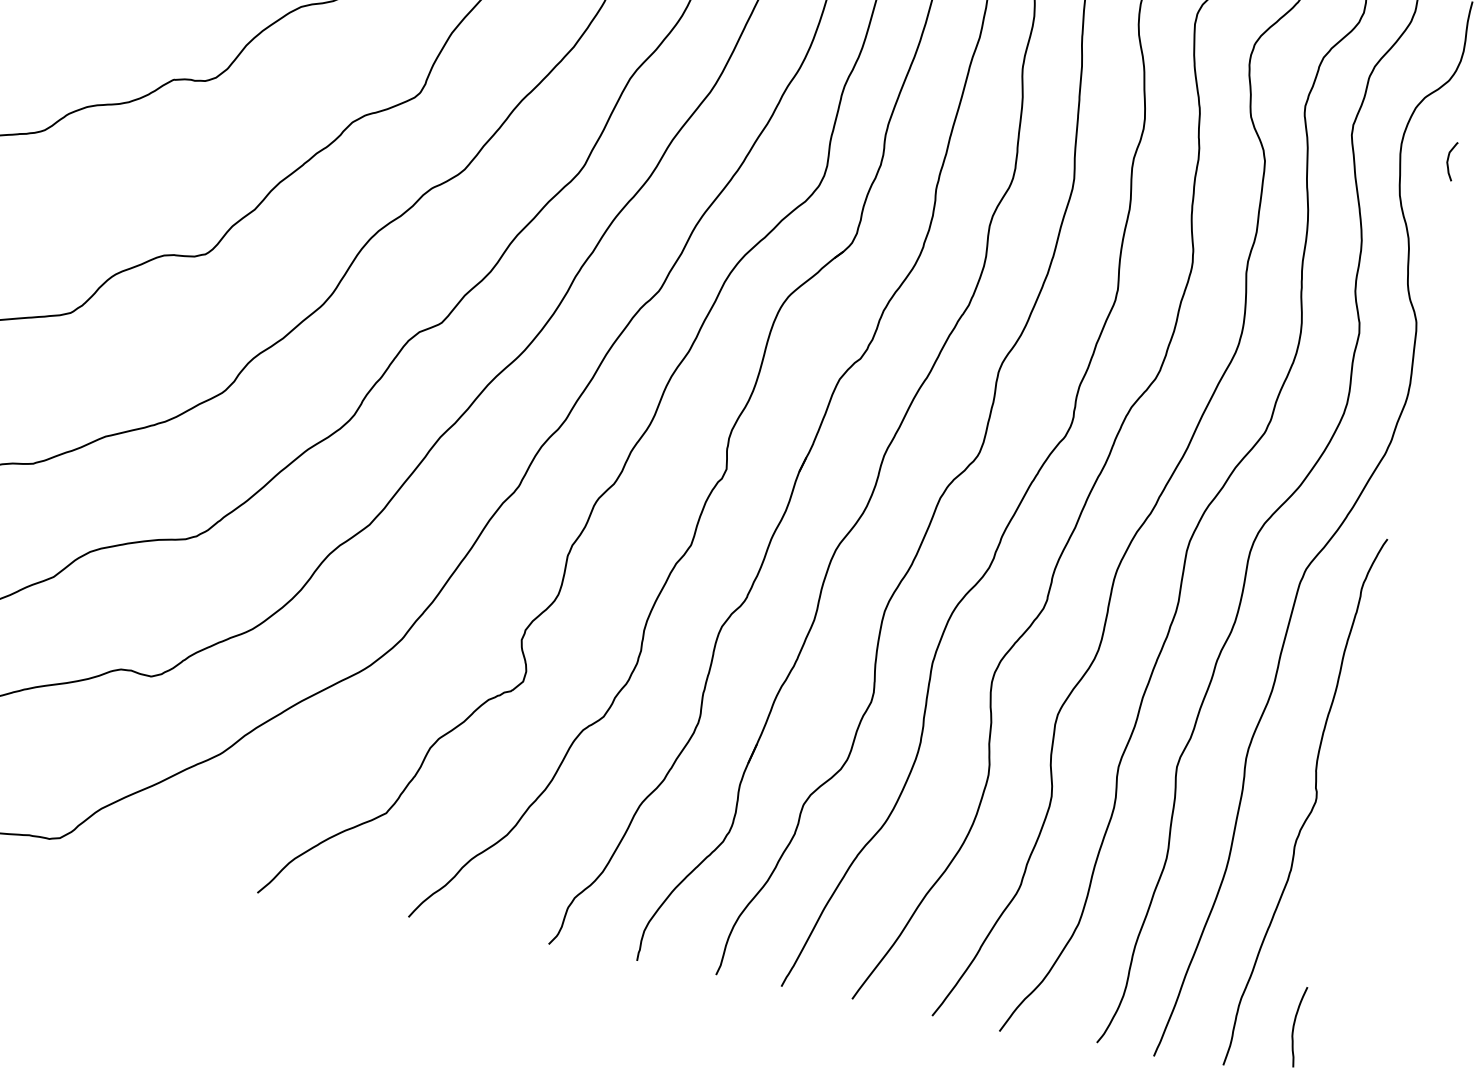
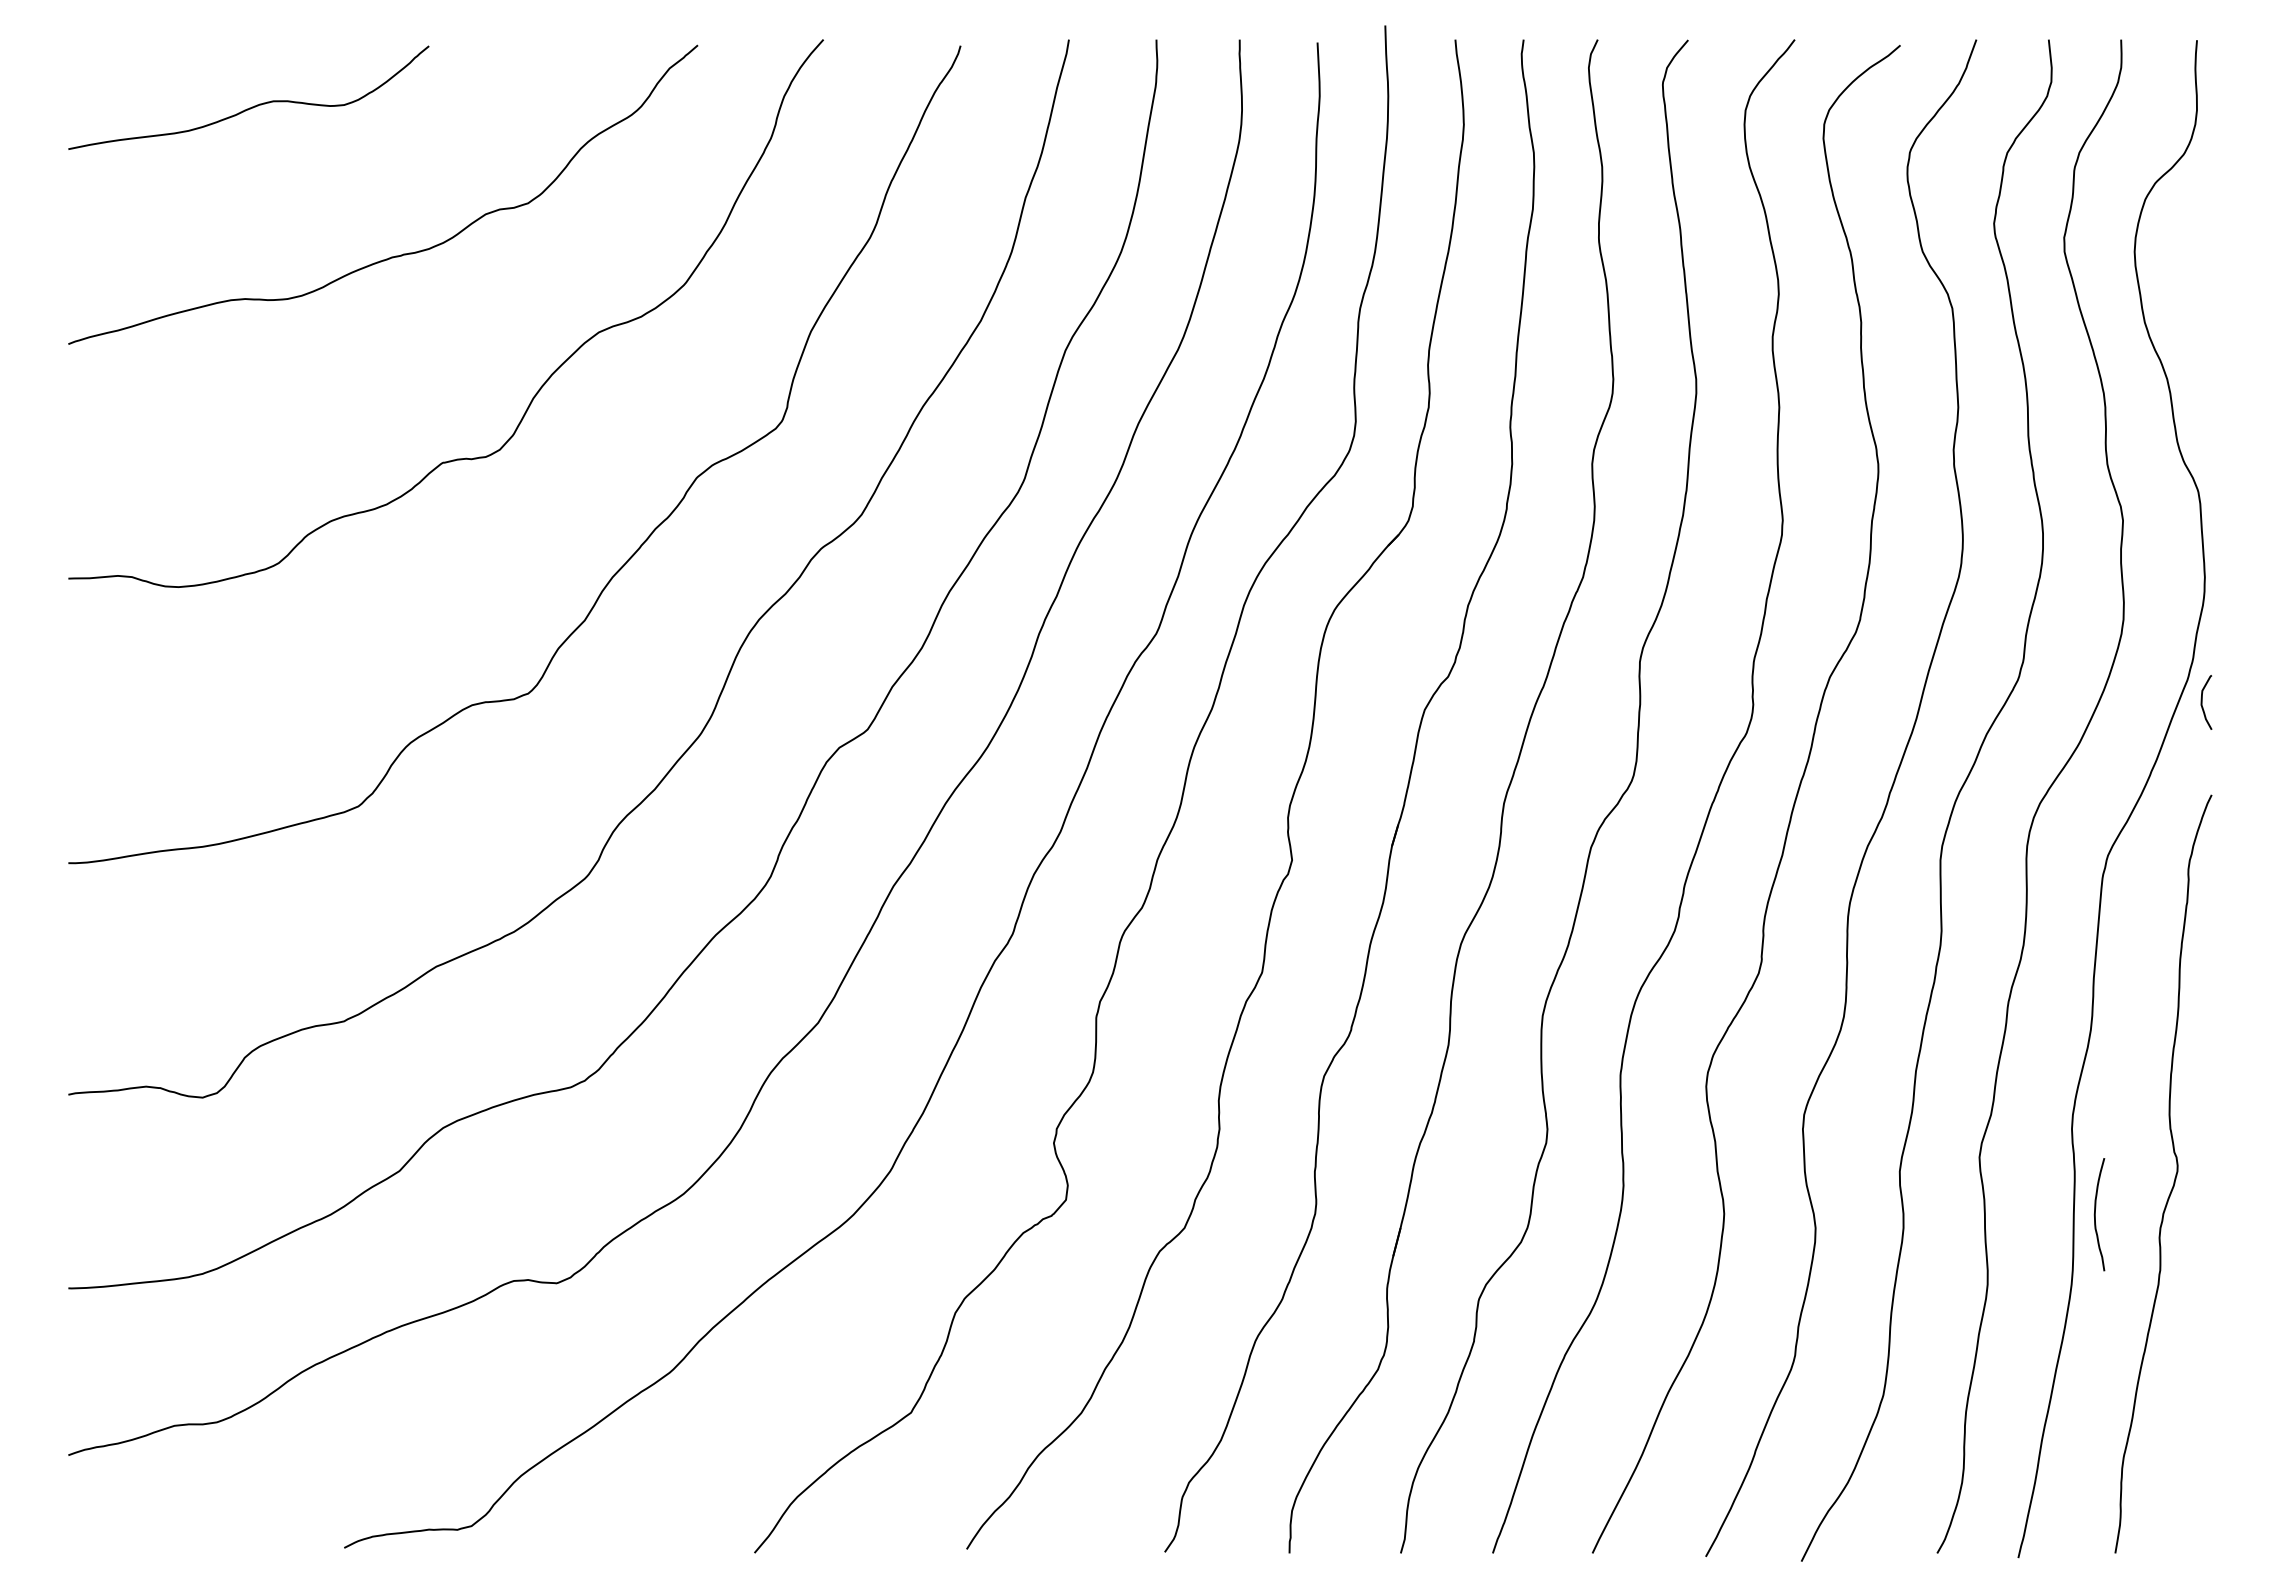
curve: (1448, 160) -> (2202, 702), moved
curve: (1294, 1026) -> (2095, 1214), moved

